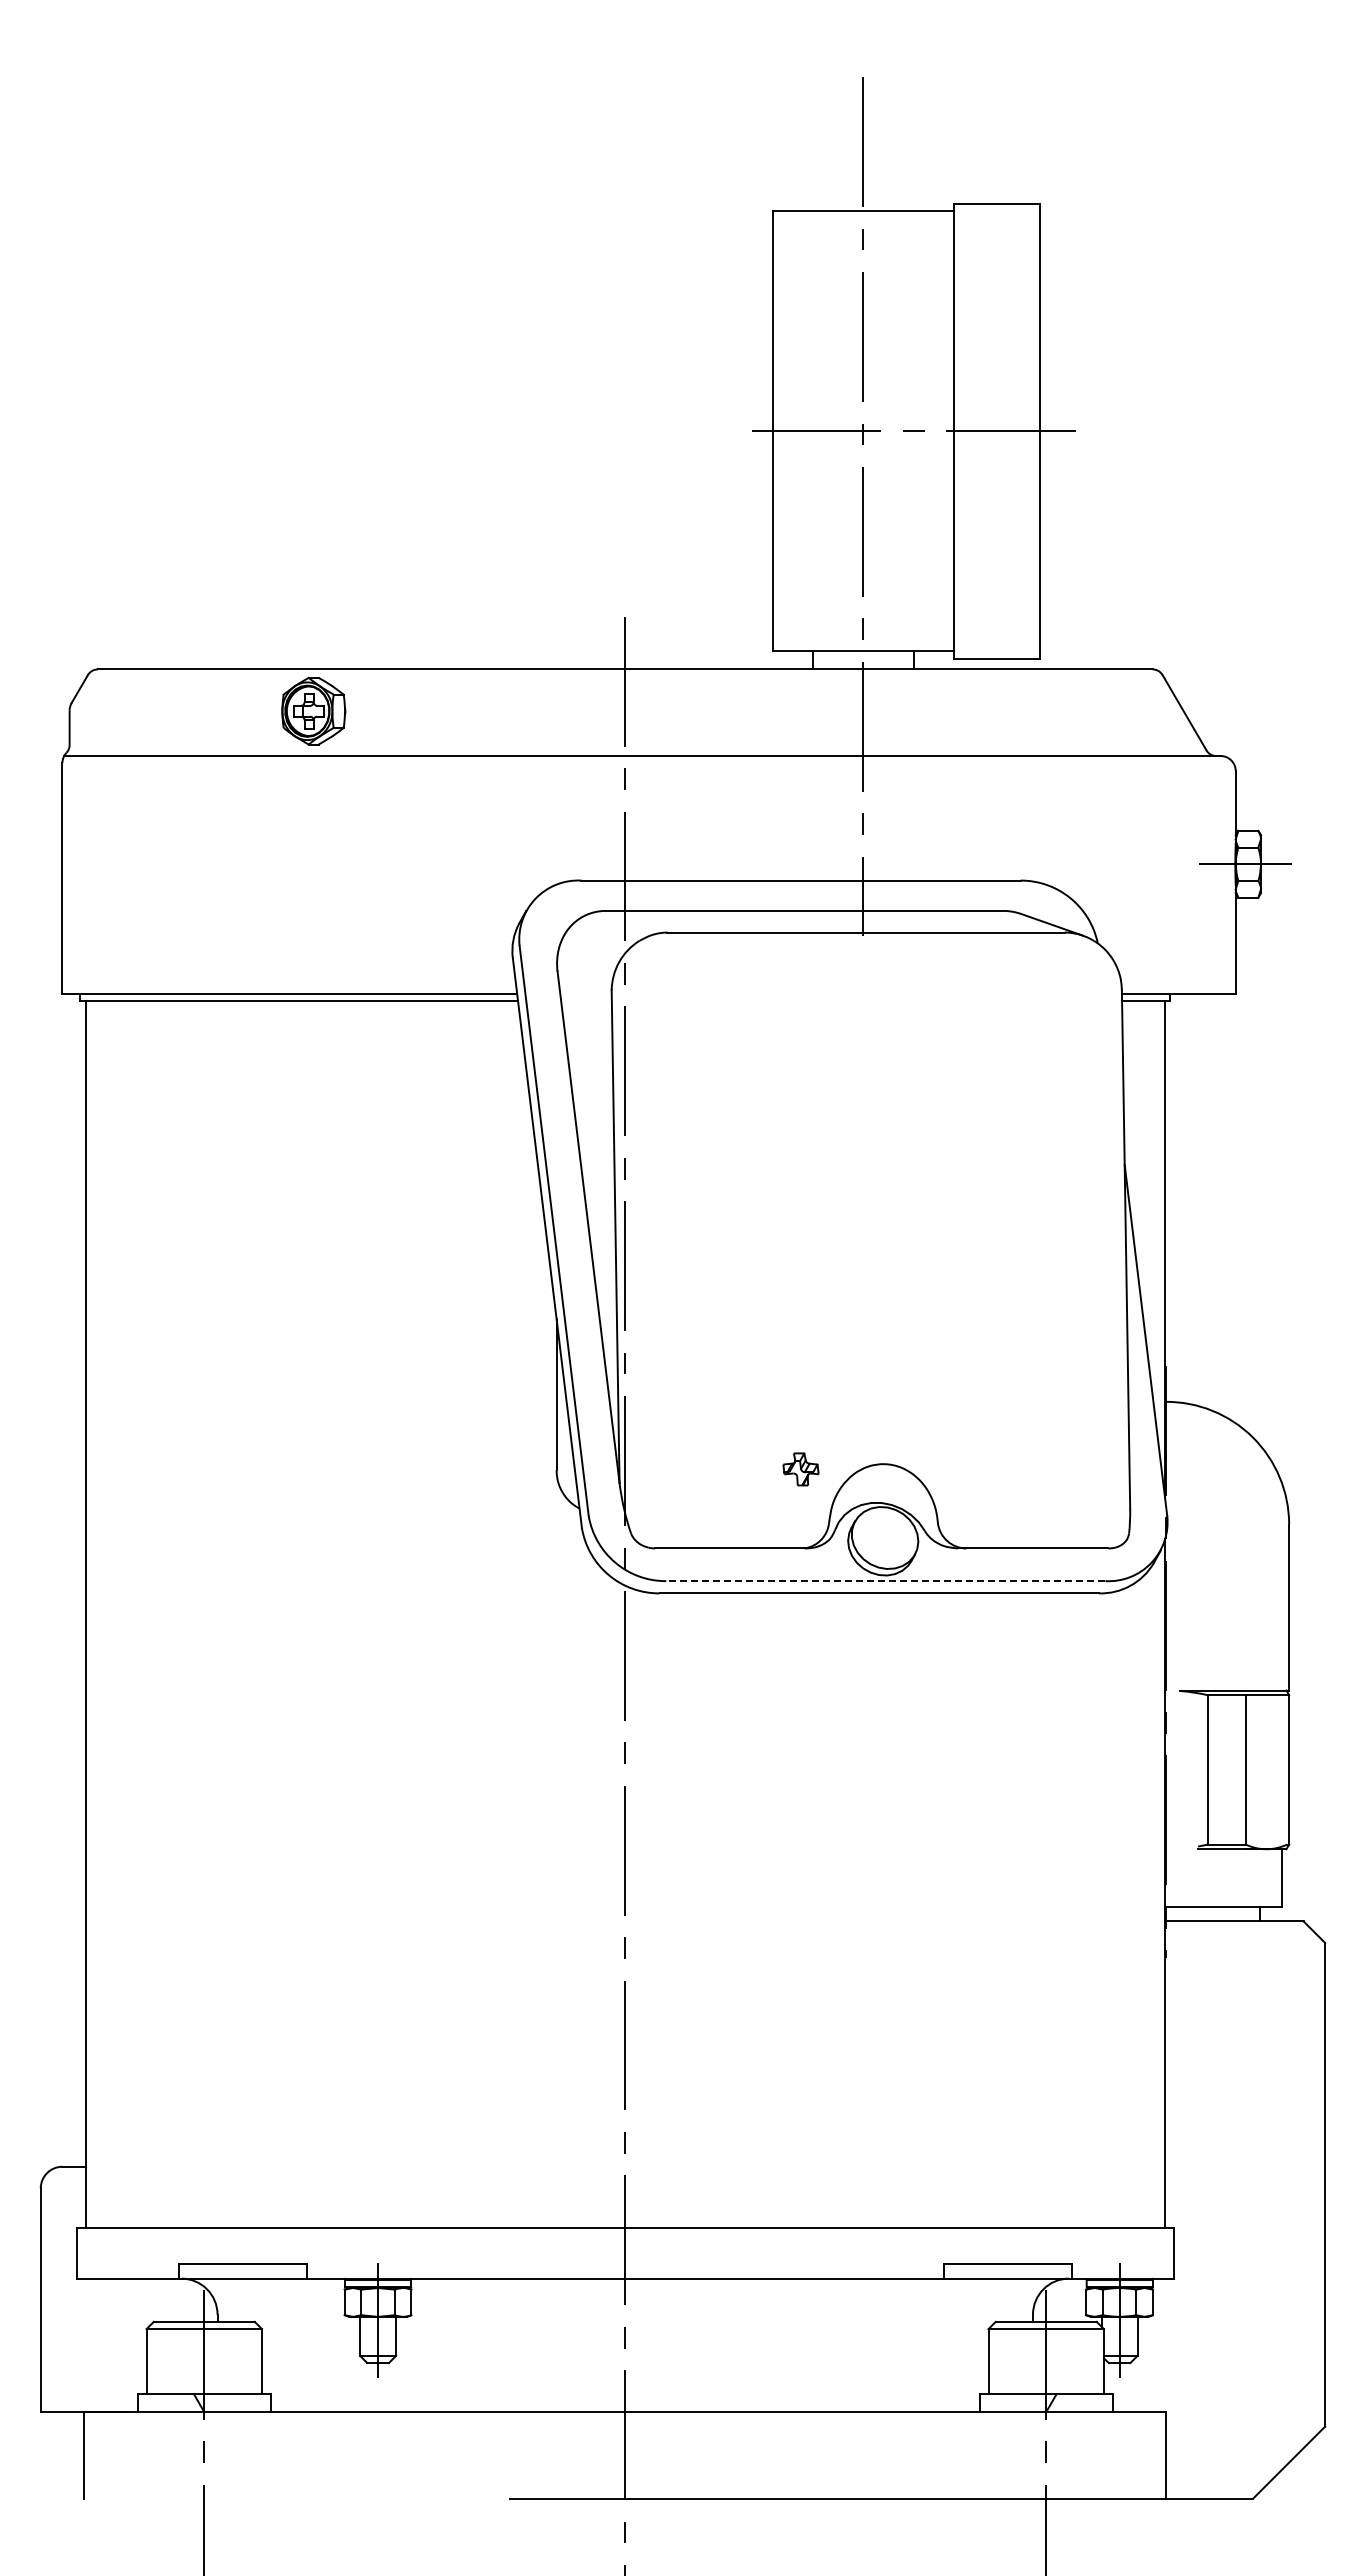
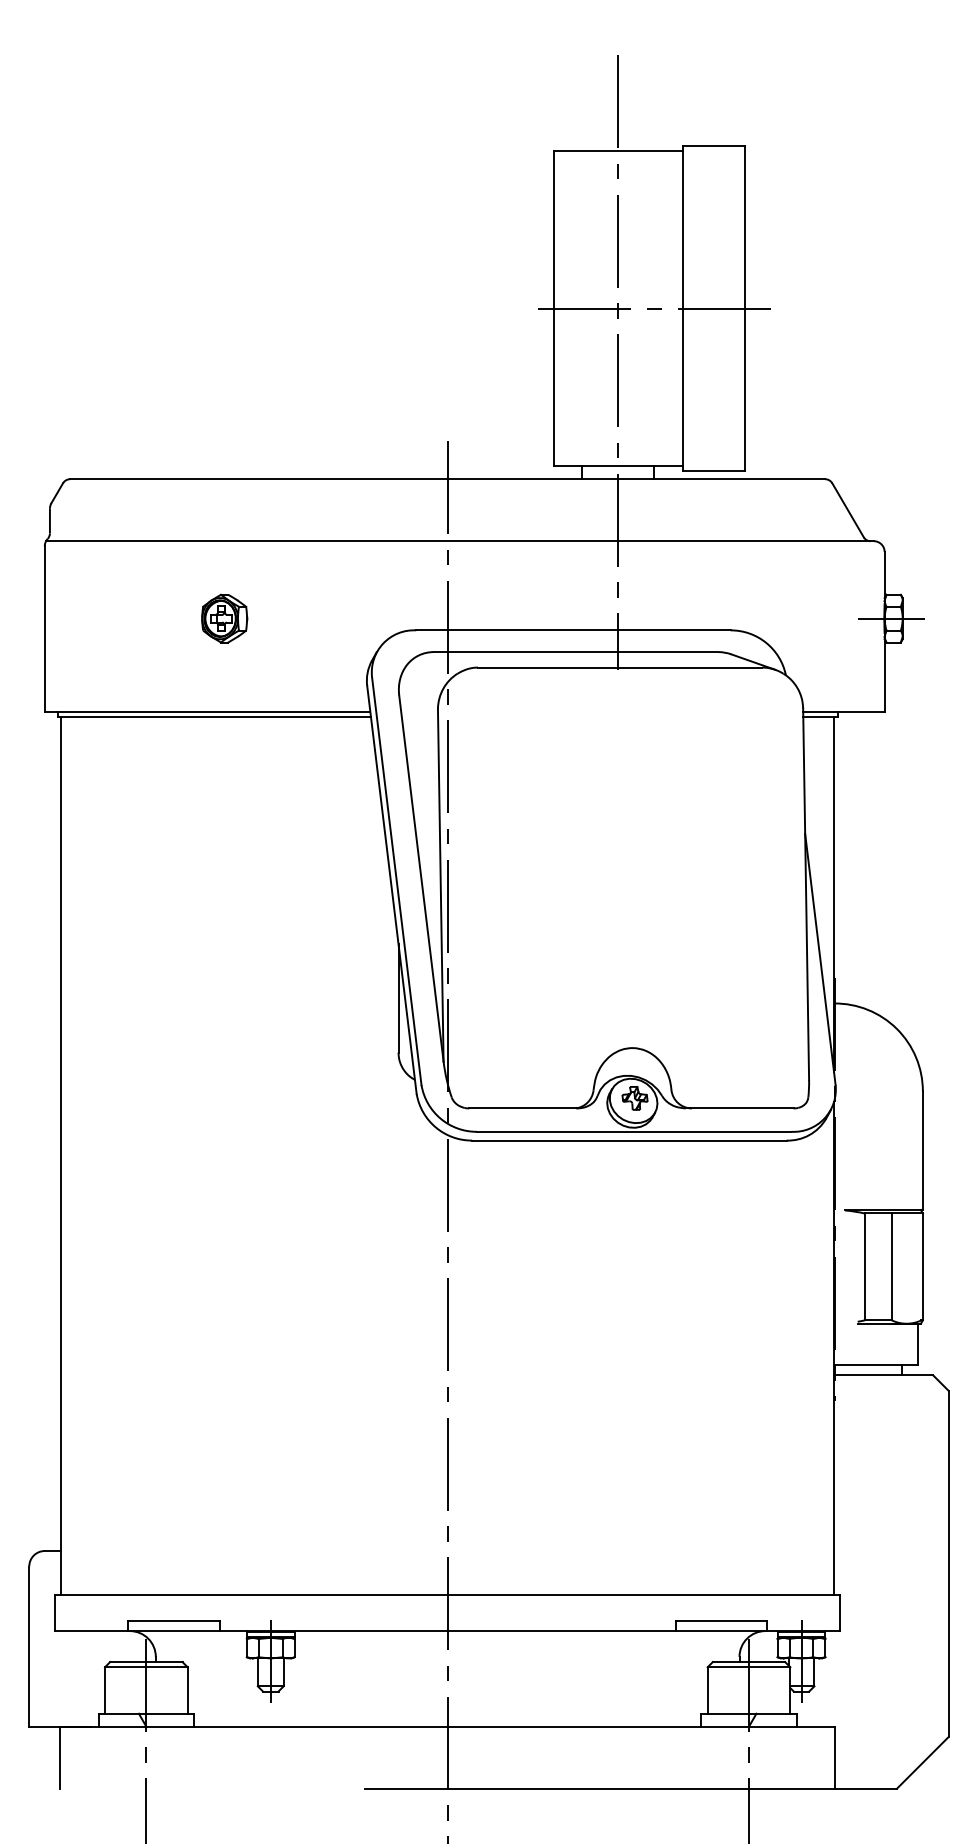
part: (313, 710) -> (224, 618), moved
part: (800, 1469) -> (634, 1098), moved
line: (885, 1581) -> (633, 1132), dashed -> solid

